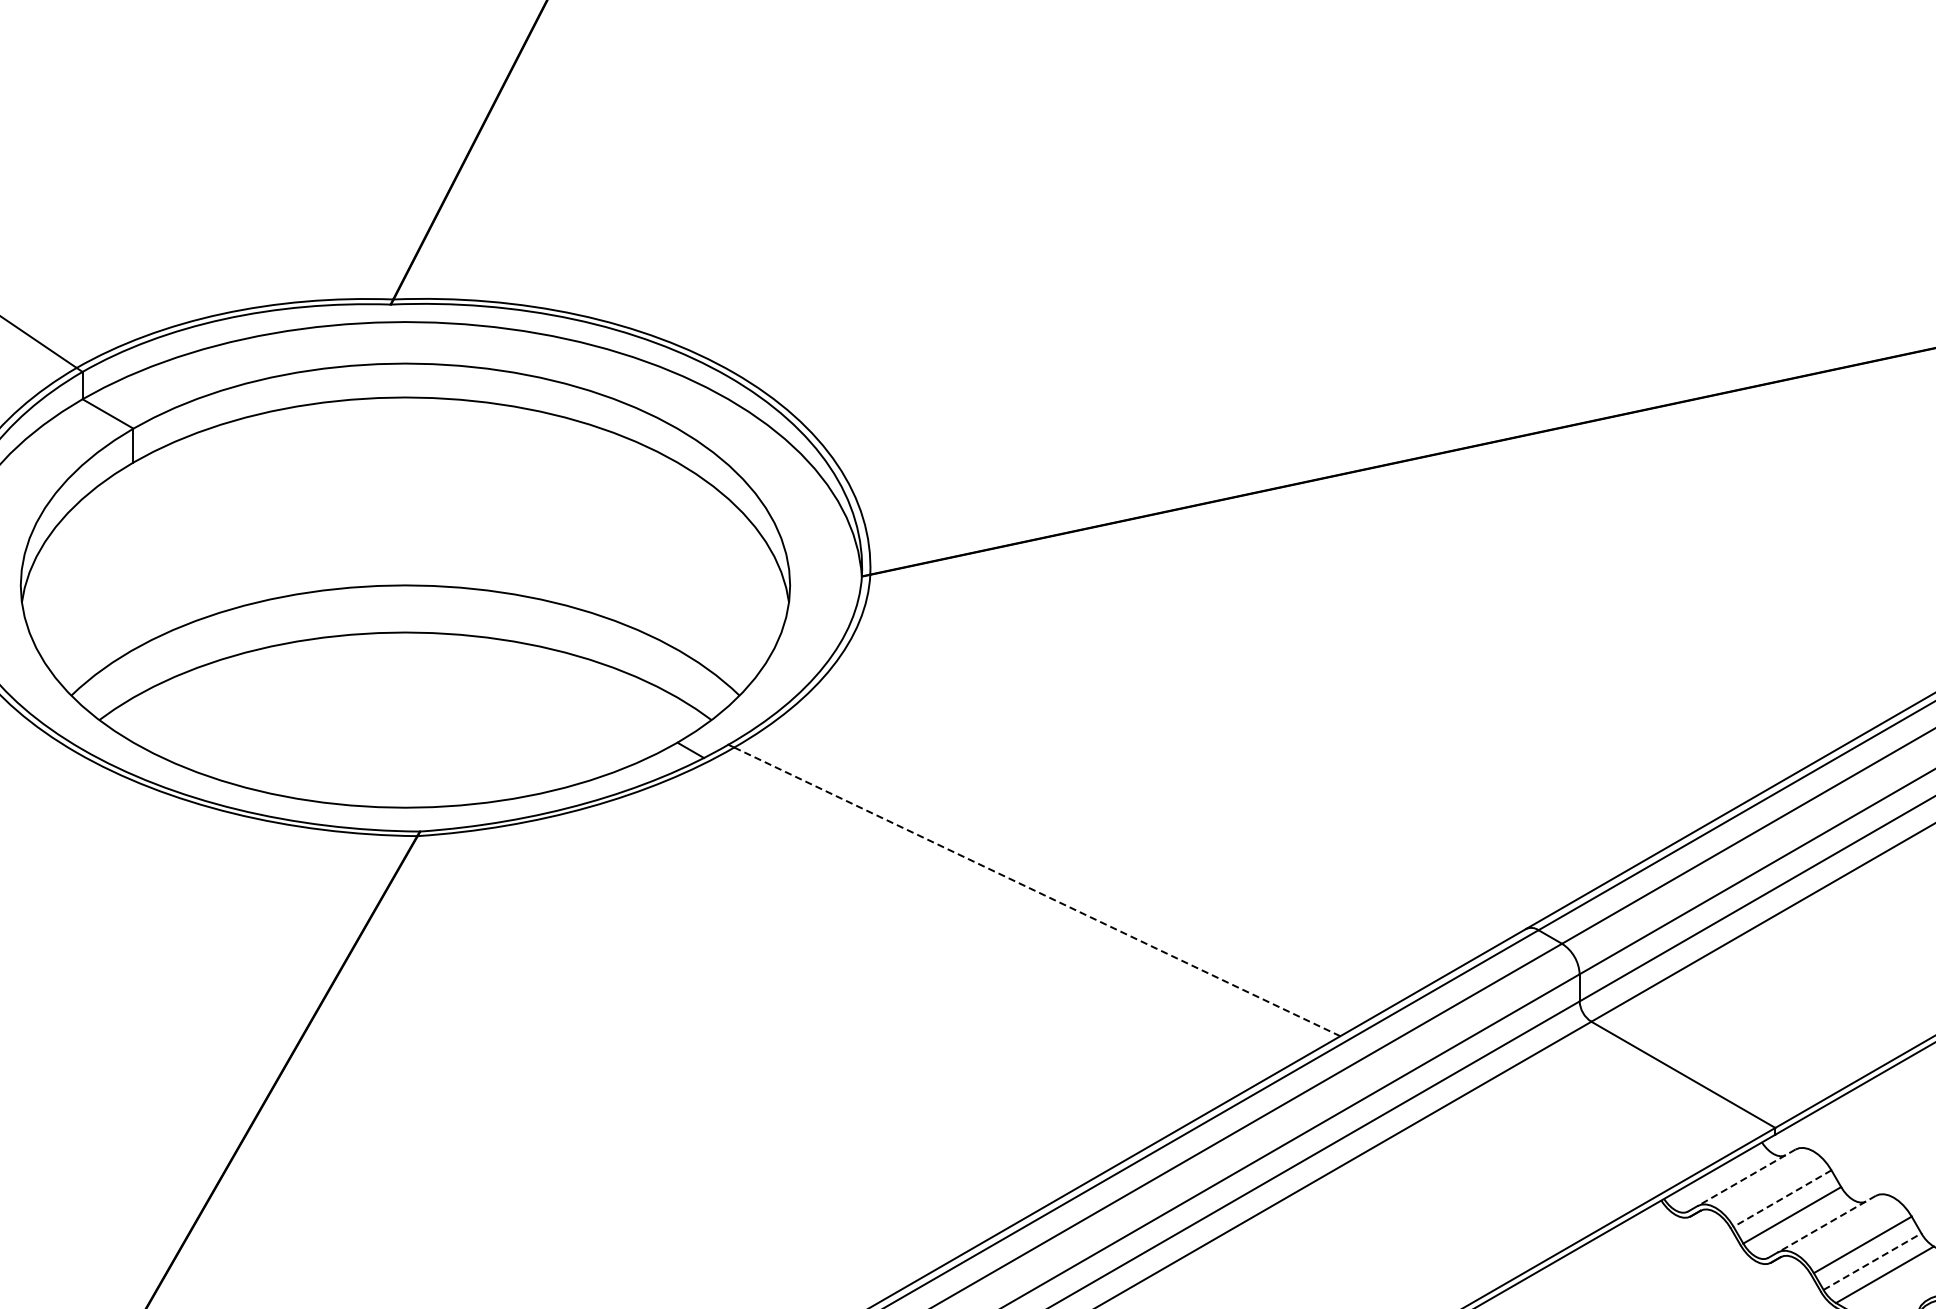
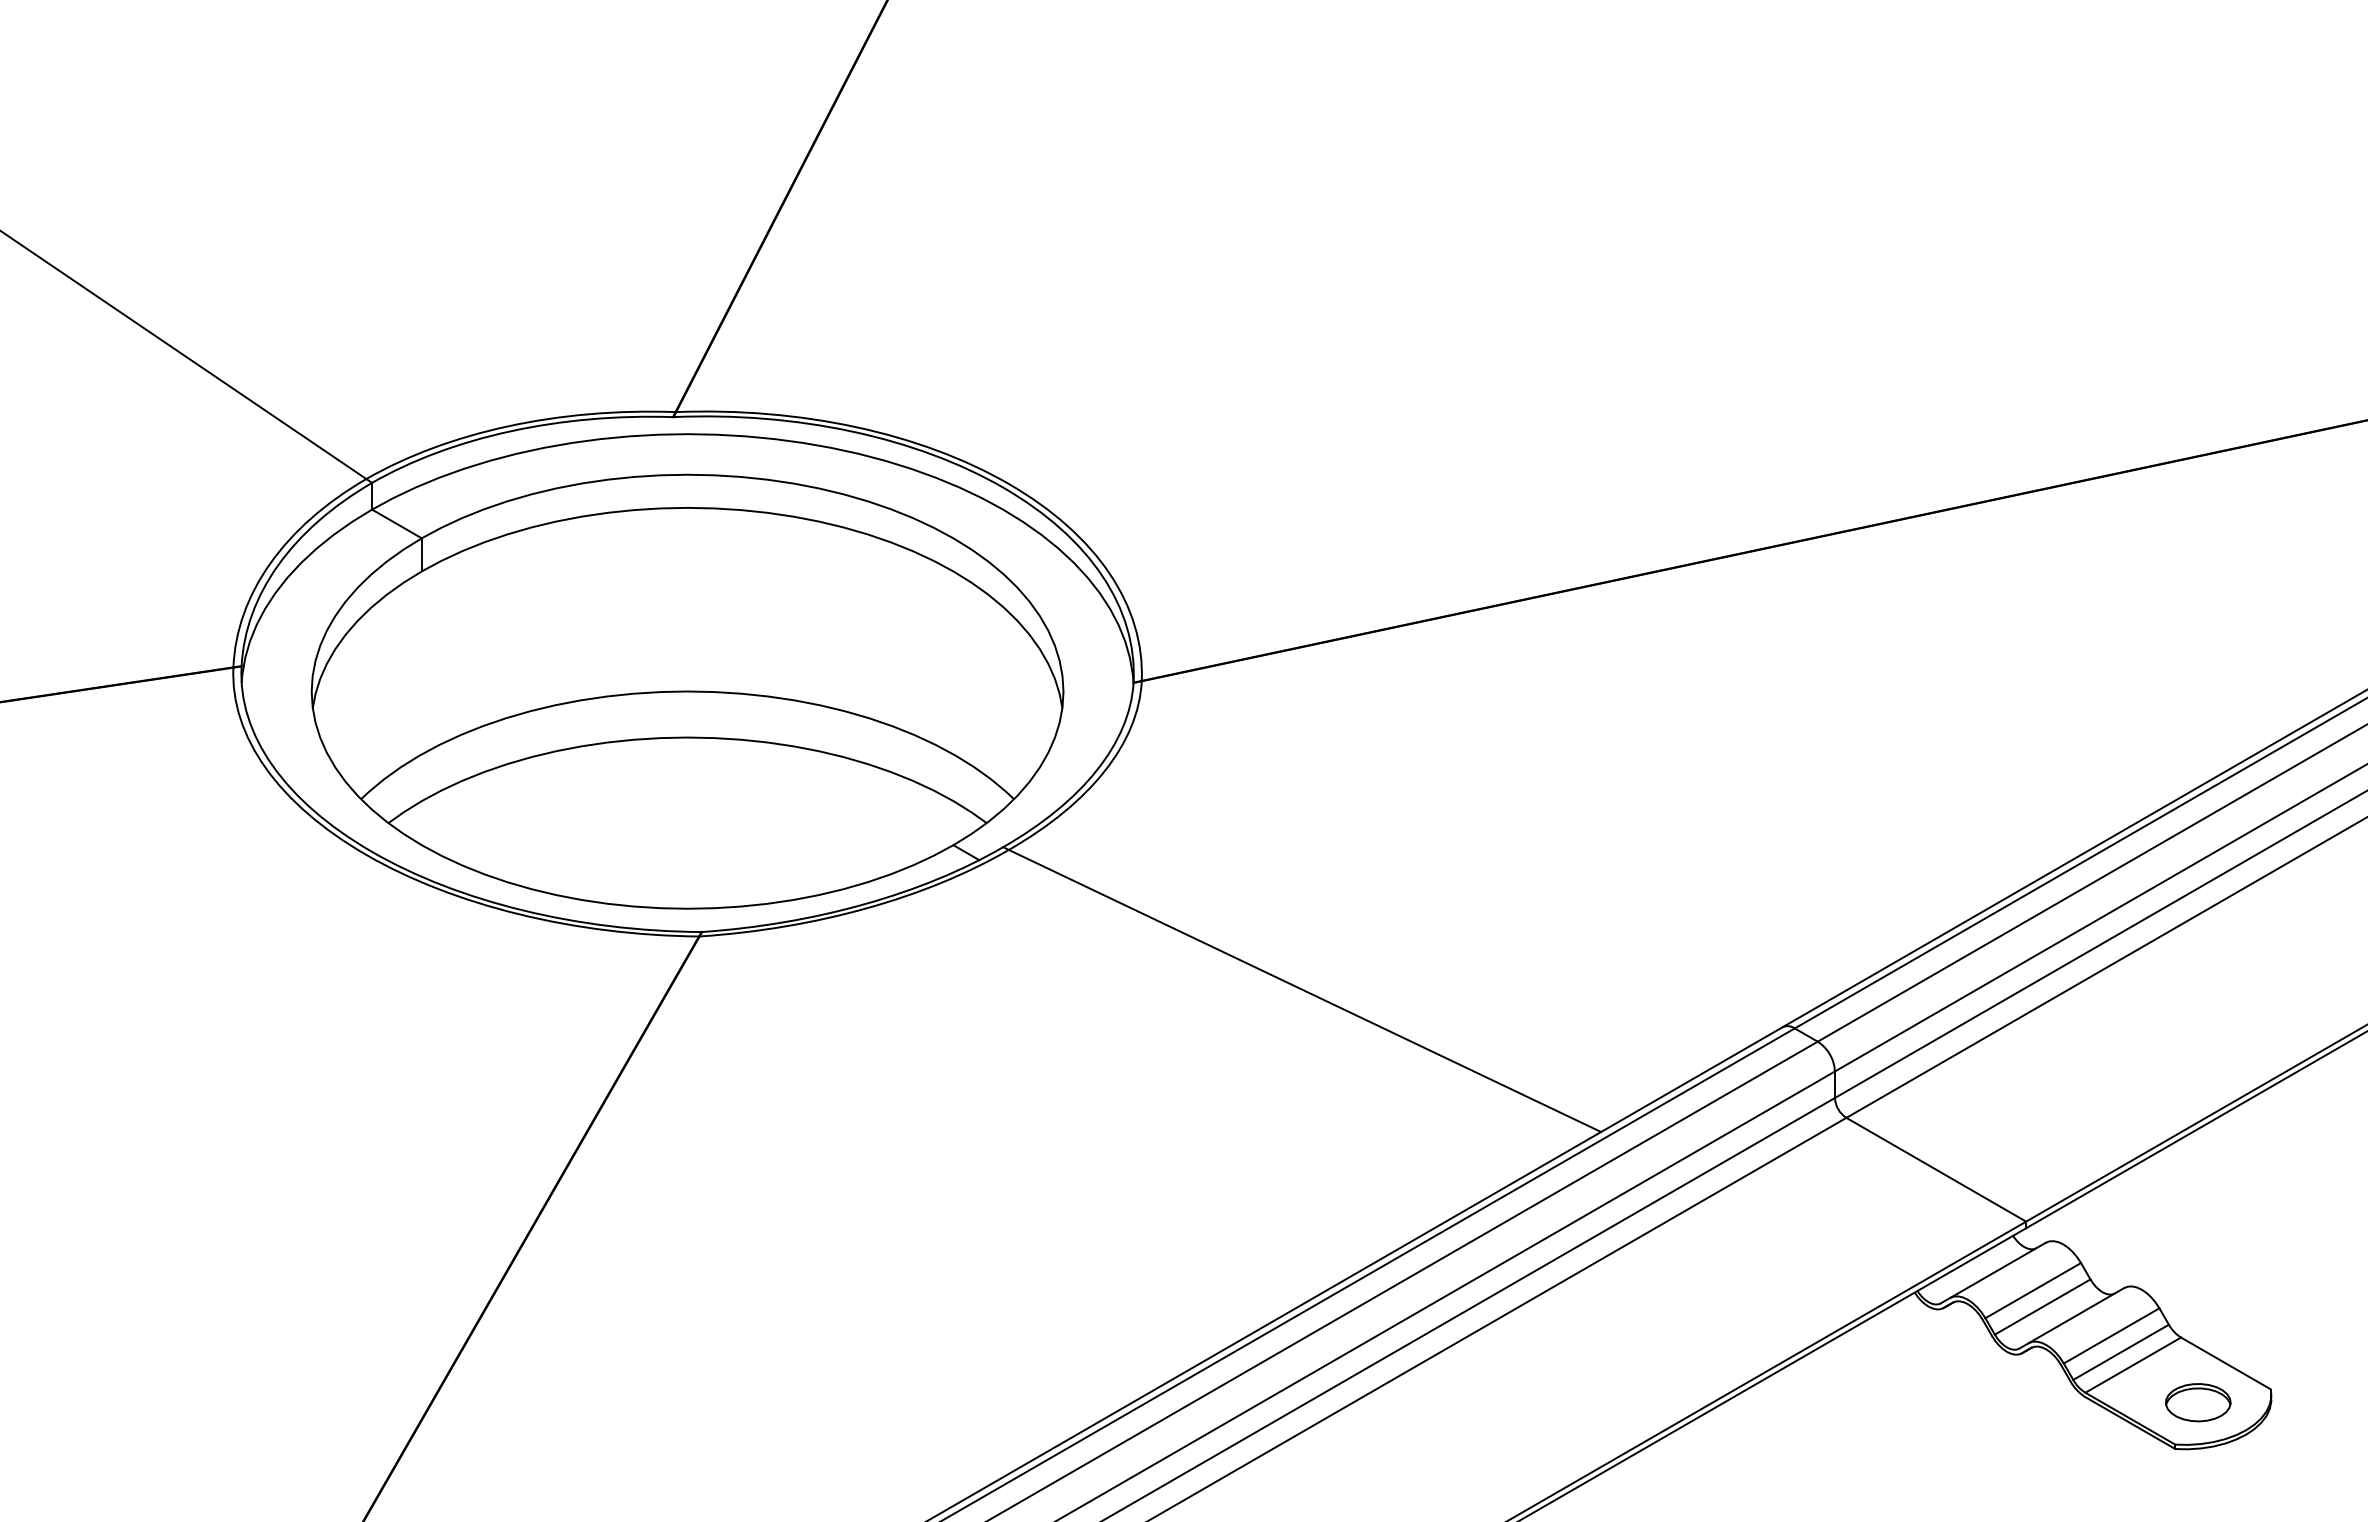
line: (1037, 892) -> (1305, 991), dashed -> solid
line: (1746, 1177) -> (1997, 1270), dashed -> solid
line: (1781, 1198) -> (2032, 1290), dashed -> solid
line: (1826, 1224) -> (2076, 1315), dashed -> solid
line: (1872, 1261) -> (2121, 1352), dashed -> solid

